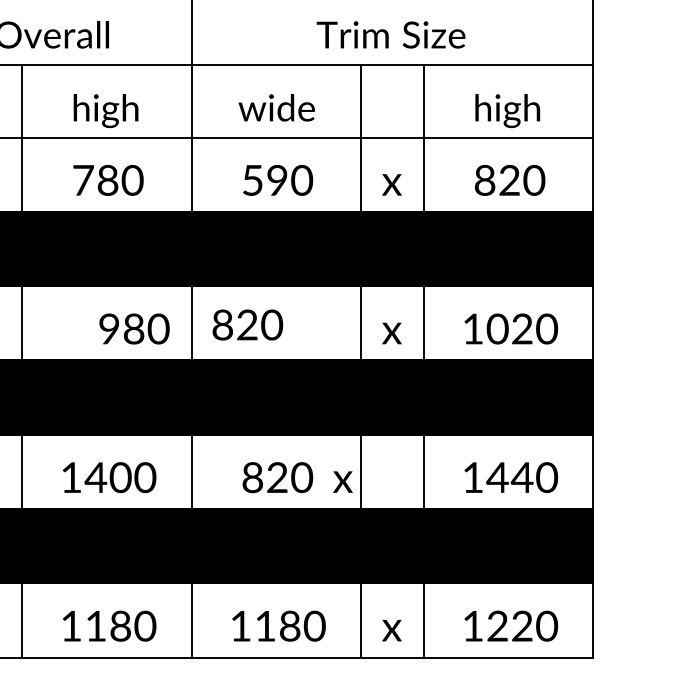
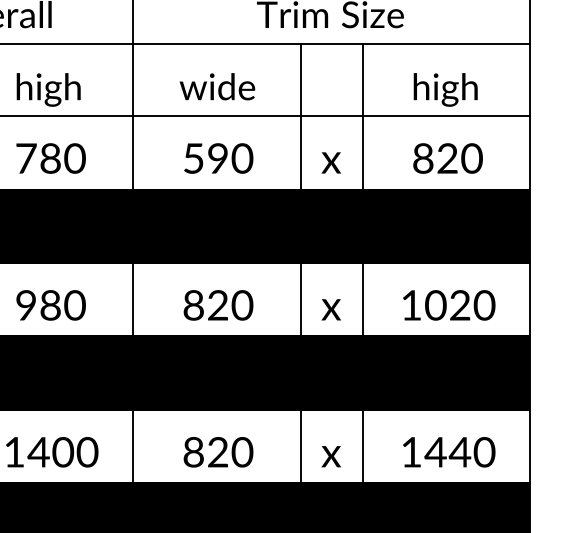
text: (247, 324) -> (218, 304), moved
text: (134, 328) -> (51, 304), moved
text: (342, 481) -> (330, 456), moved

